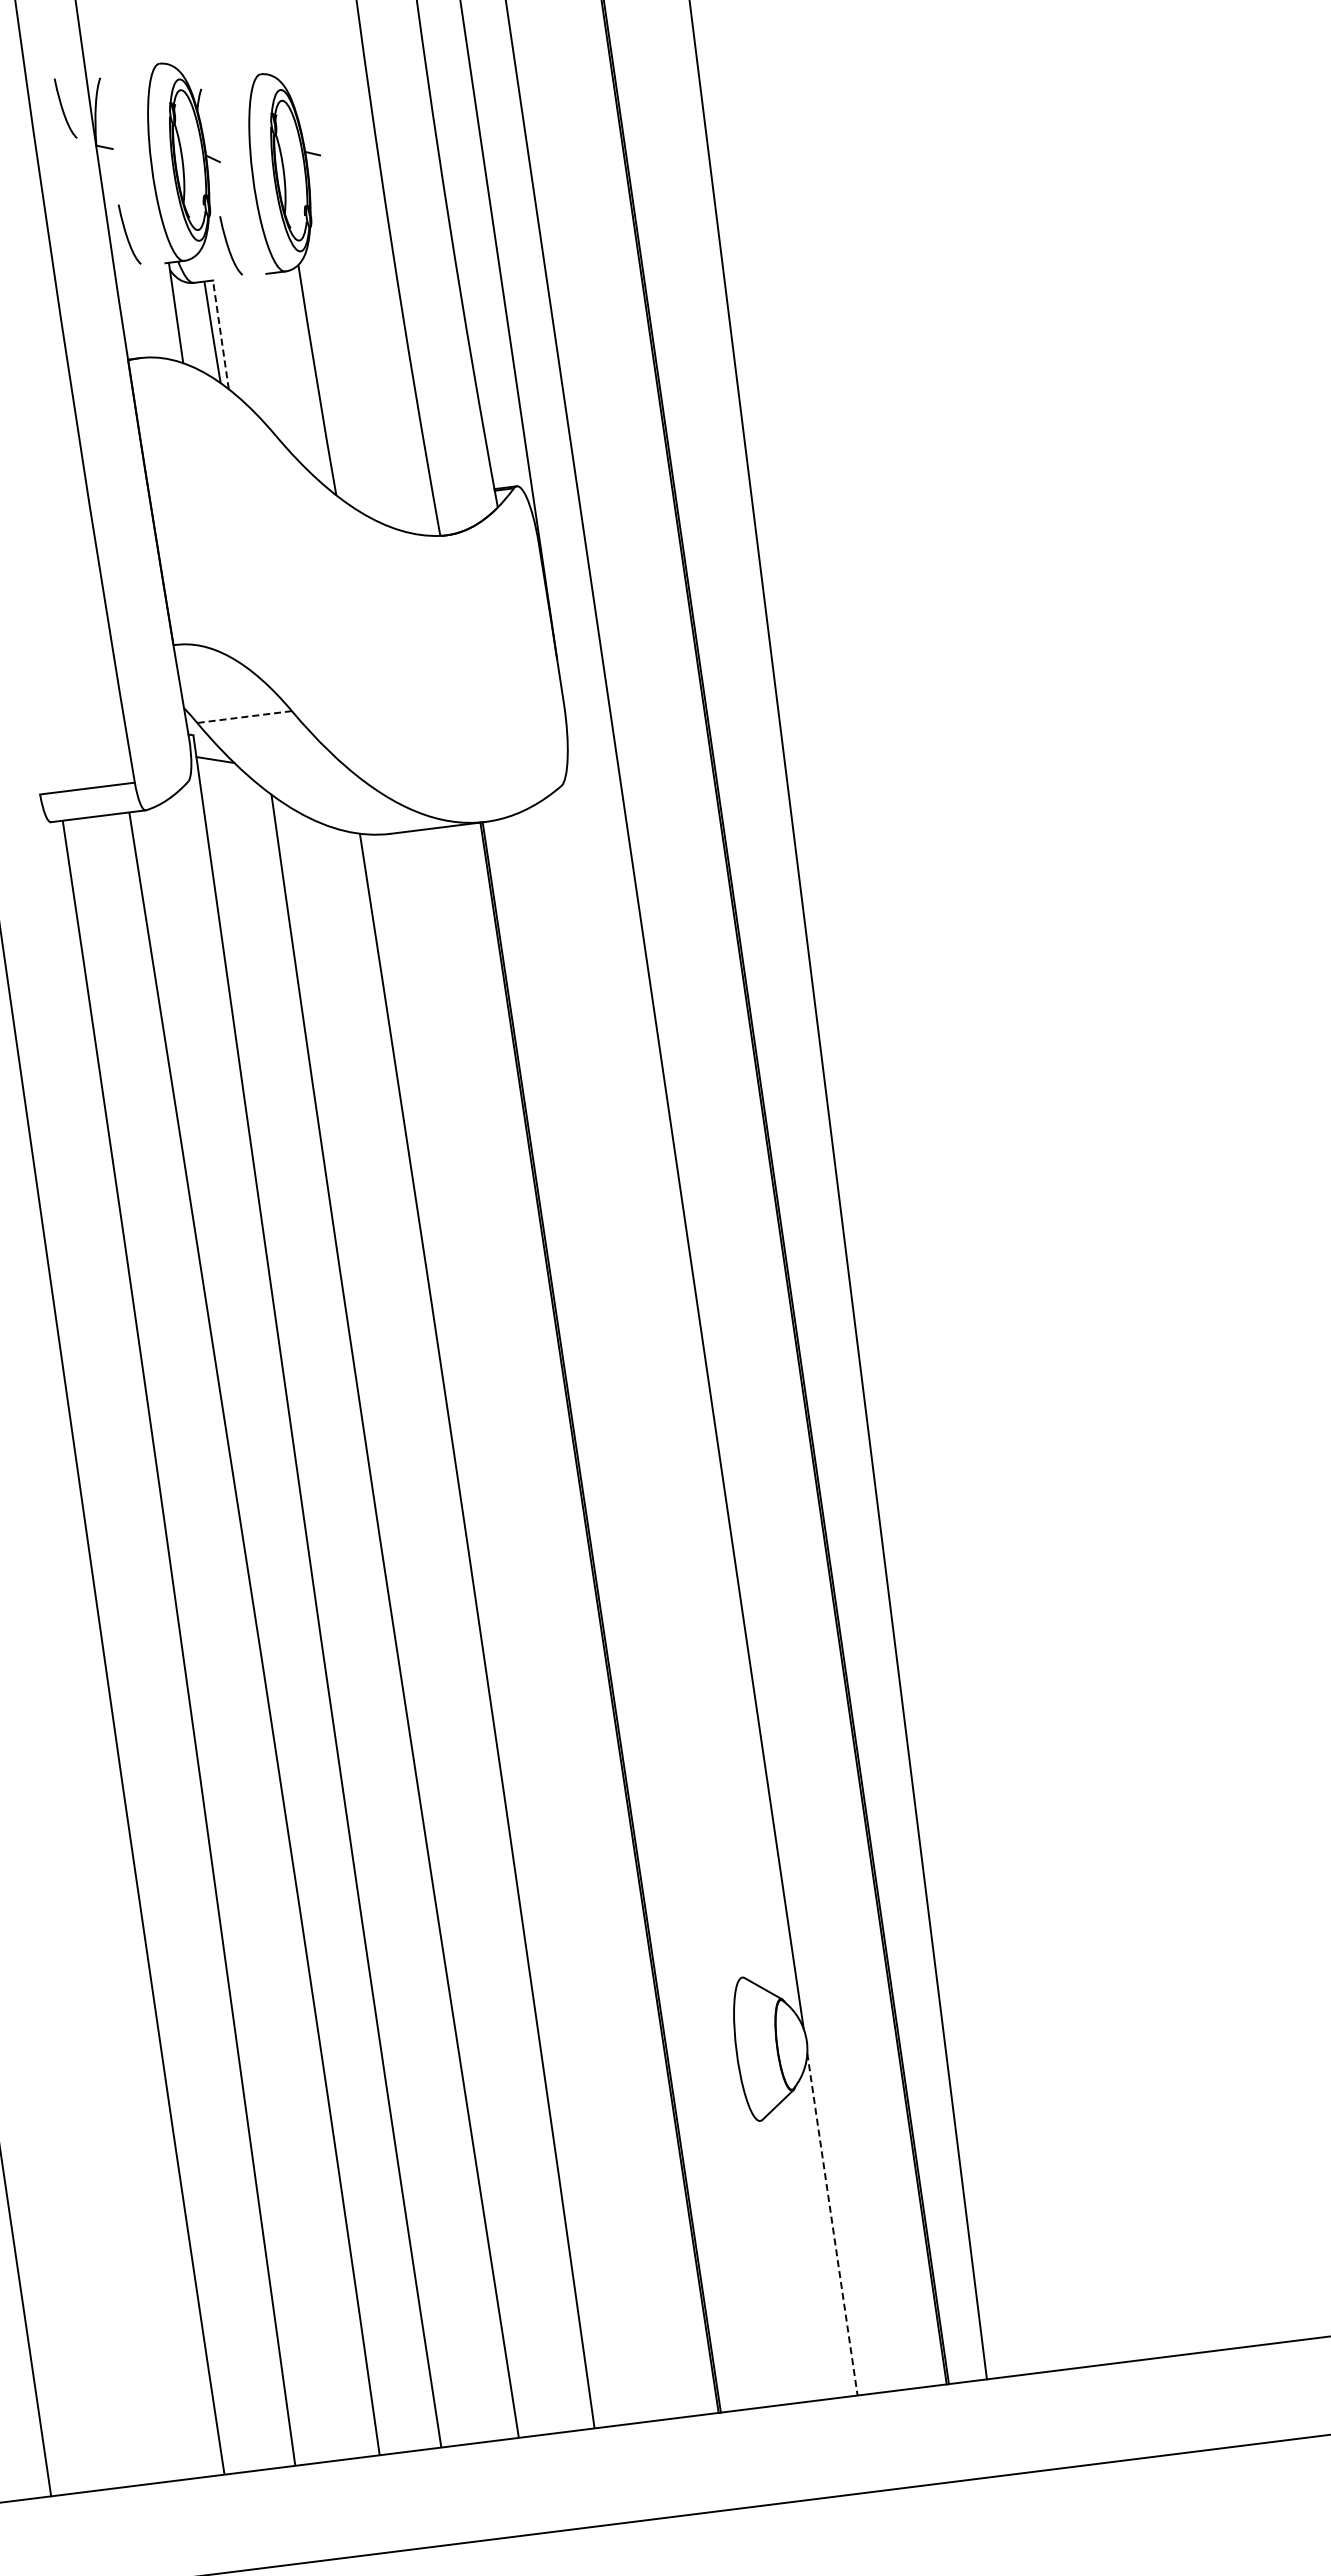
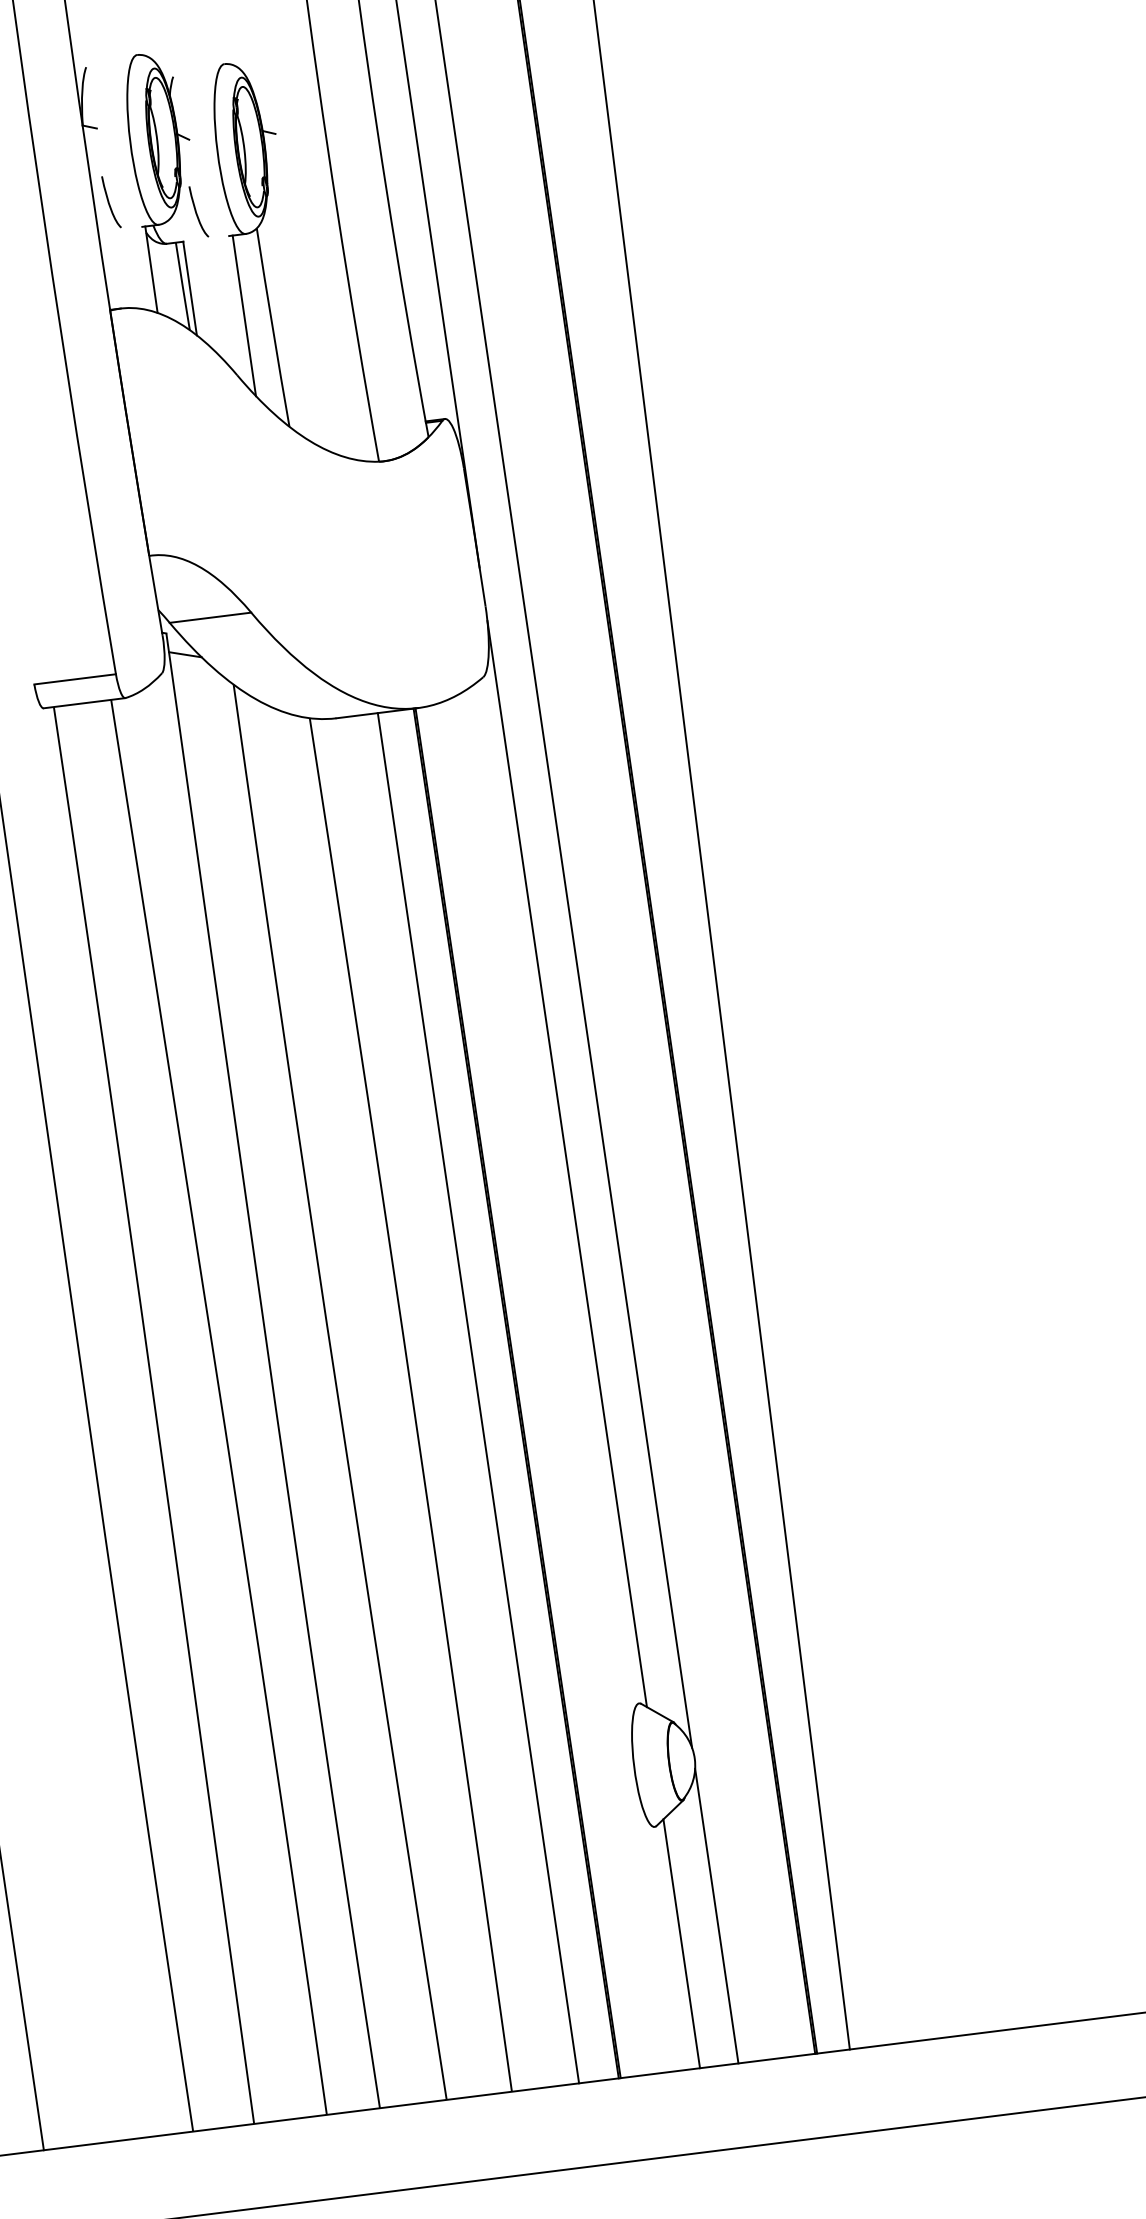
curve: (63, 108) -> (54, 93), removed
line: (220, 334) -> (189, 288), dashed -> solid
line: (283, 366) -> (243, 315), added
line: (244, 717) -> (210, 618), dashed -> solid
line: (658, 1350) -> (566, 1163), added
line: (555, 1622) -> (478, 1397), added
line: (832, 2224) -> (716, 1916), dashed -> solid
line: (791, 2256) -> (681, 1943), added

